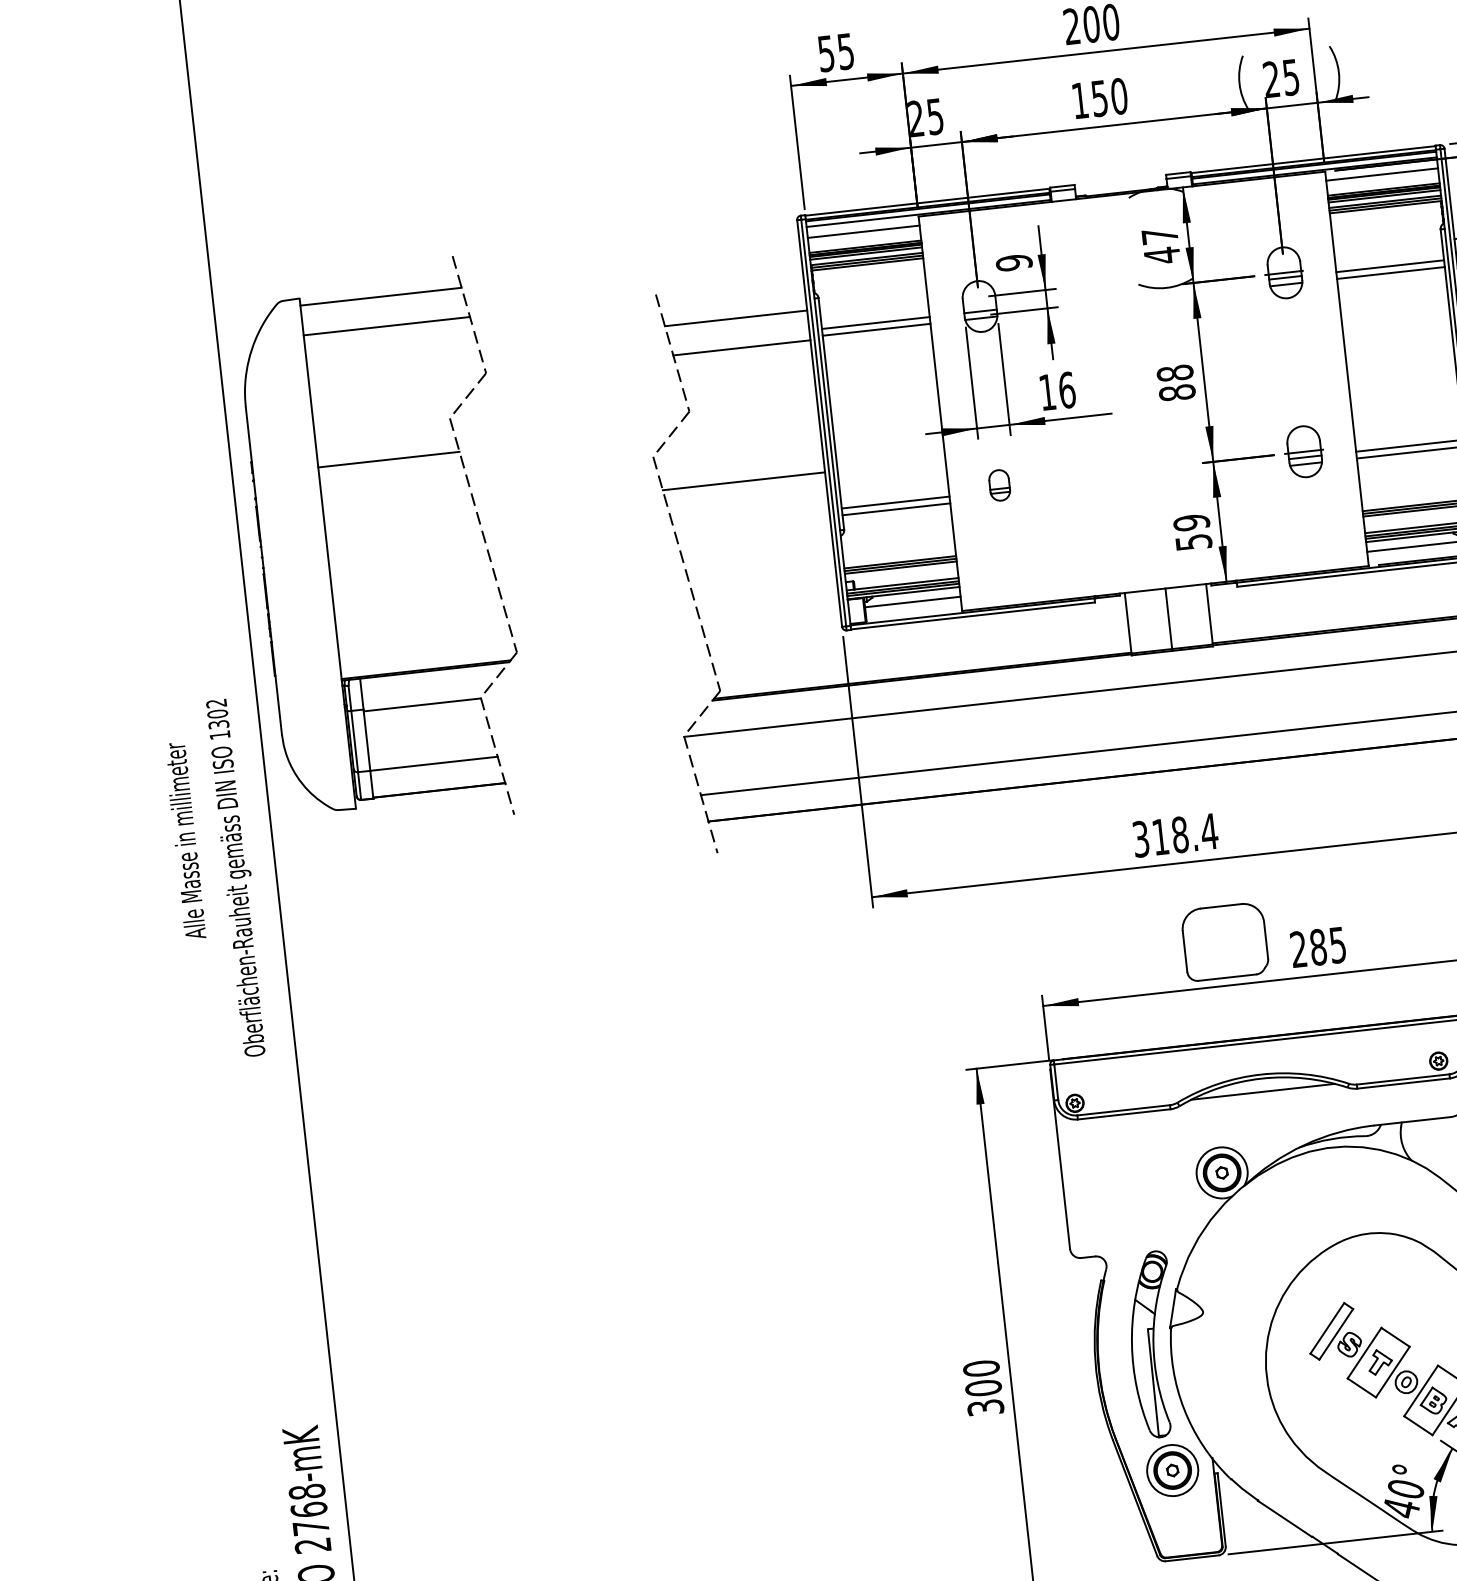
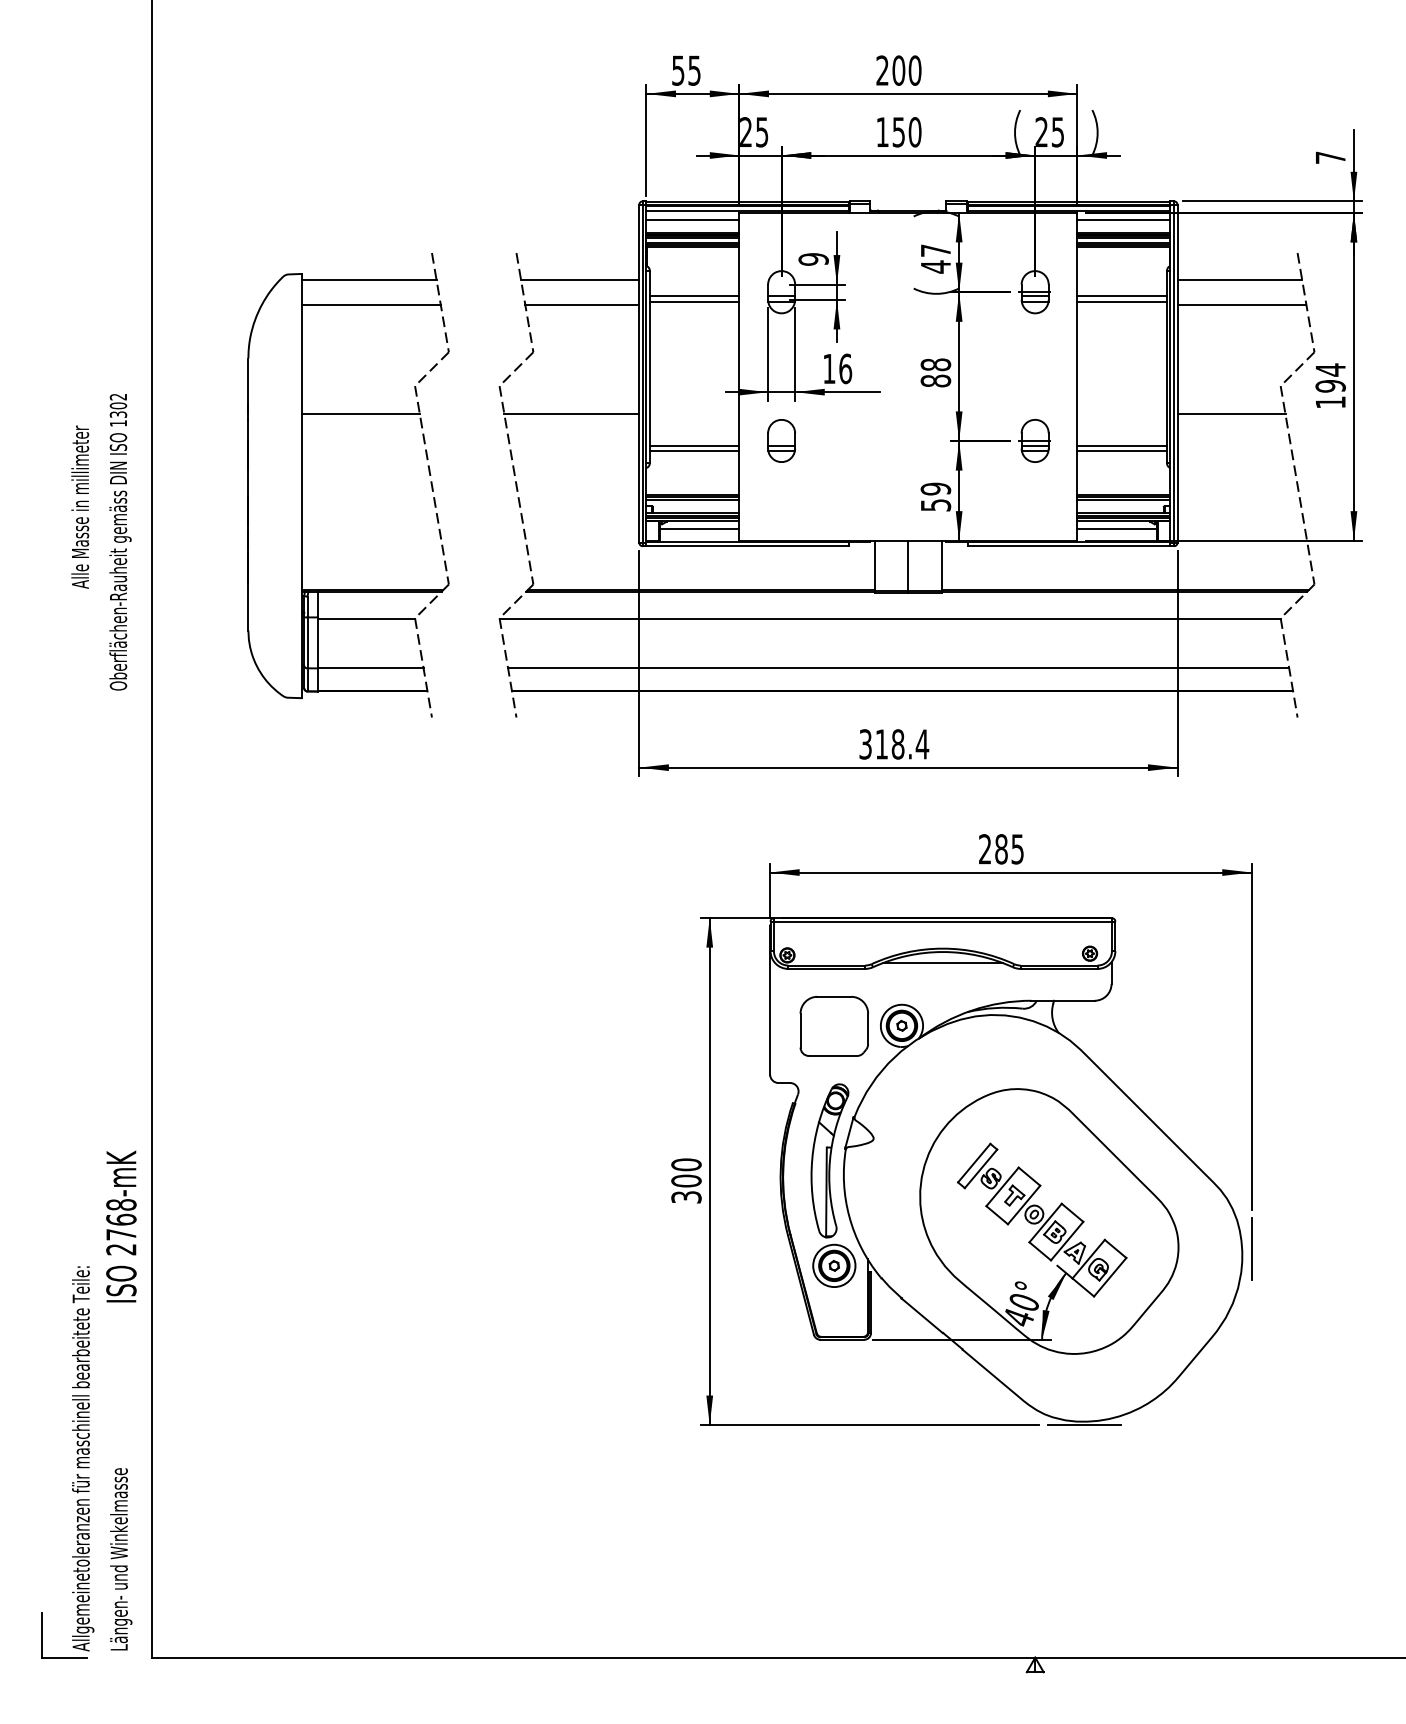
part: (999, 484) -> (781, 440), size x1.67
part: (327, 552) -> (302, 485), moved
text: (215, 880) -> (101, 542), moved
part: (1224, 942) -> (833, 1026), moved

